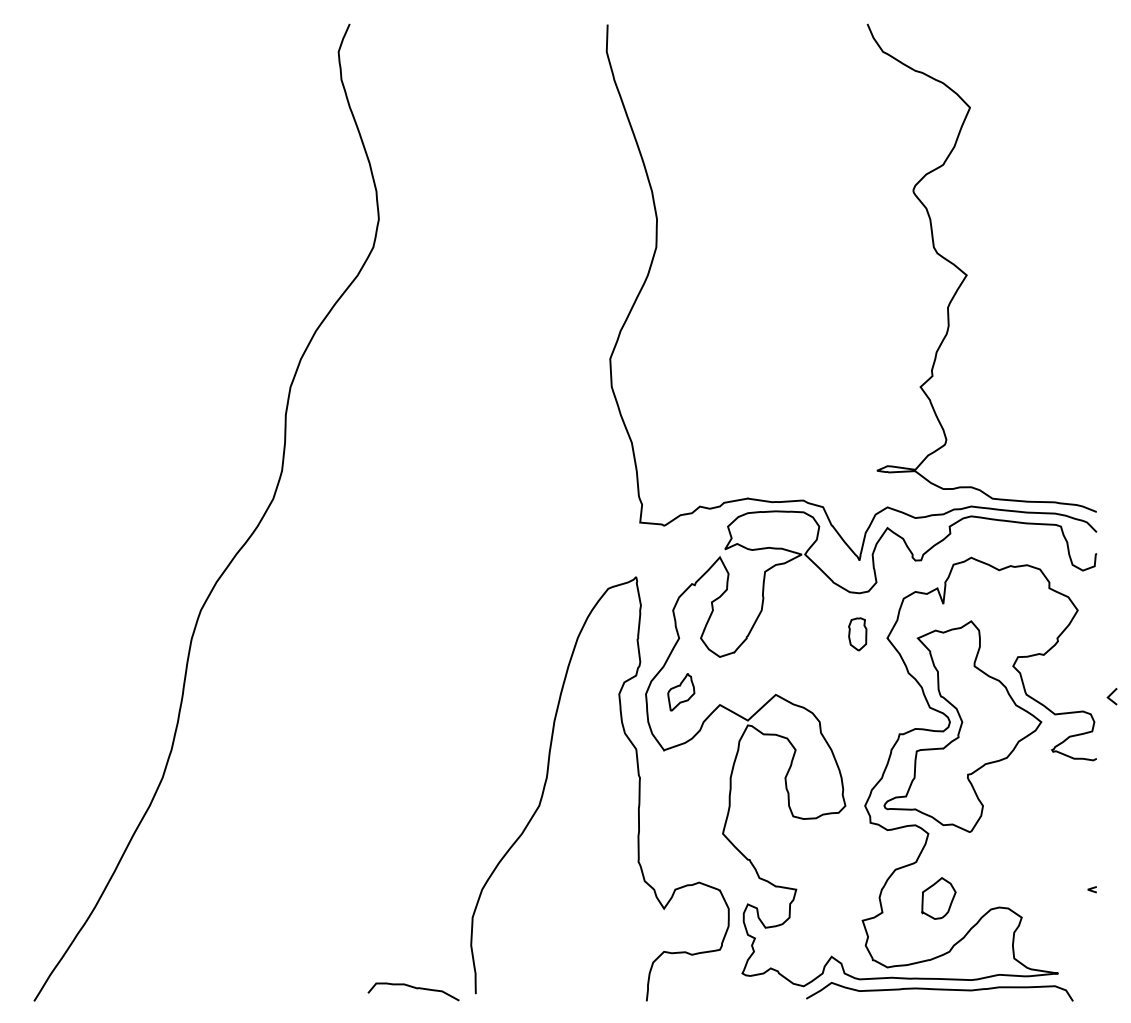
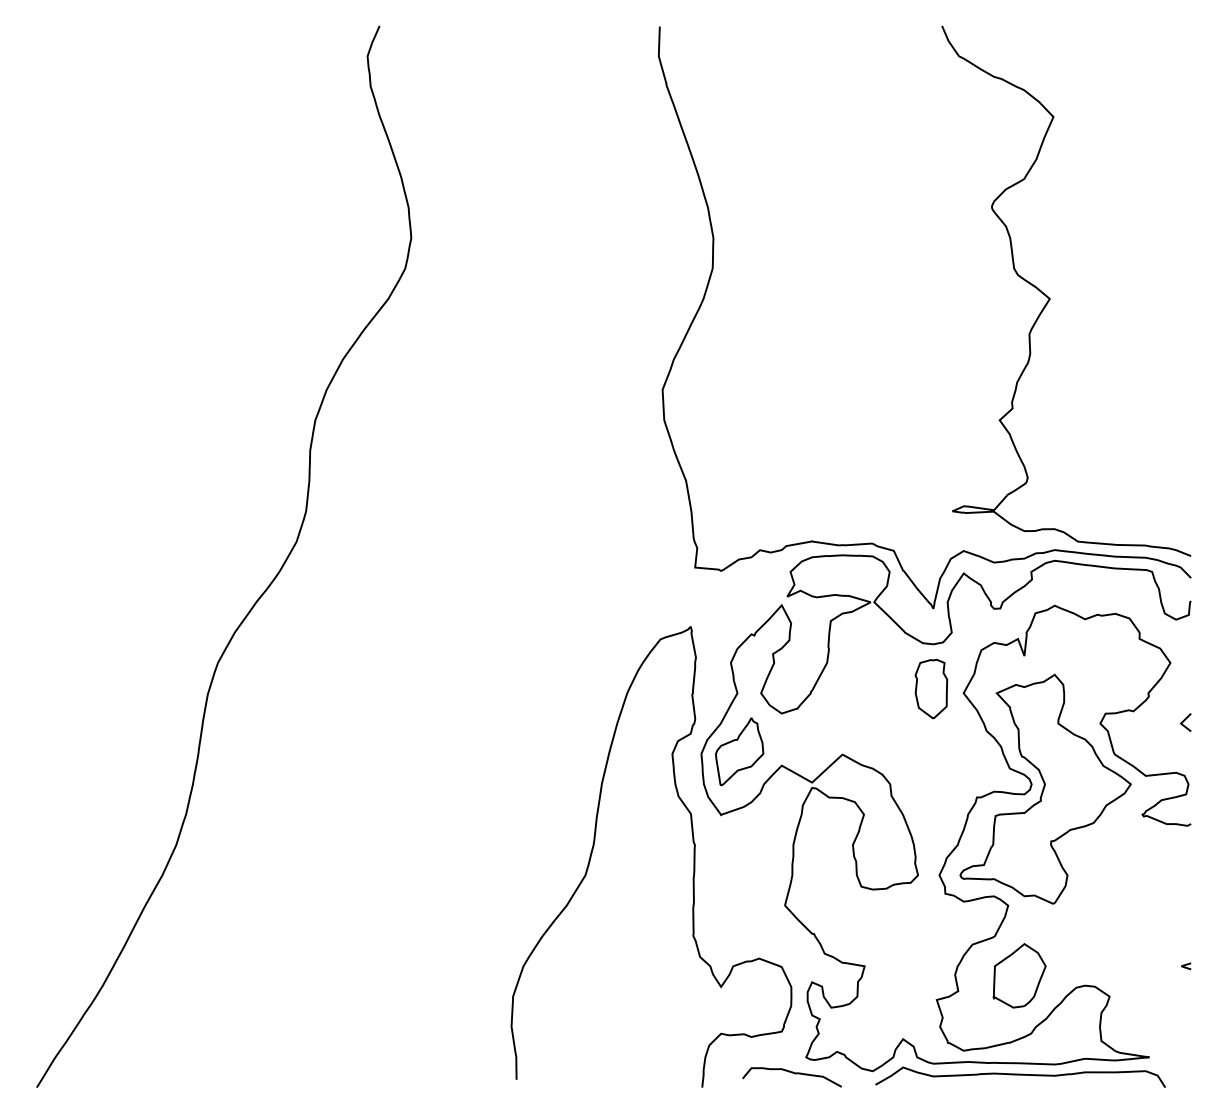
part: (857, 633) -> (931, 688), size x1.67
part: (681, 691) -> (739, 751), size x1.67
line: (1110, 695) -> (1184, 721), moved
part: (938, 898) -> (1019, 975), size x1.43
curve: (413, 988) -> (791, 1073), moved

